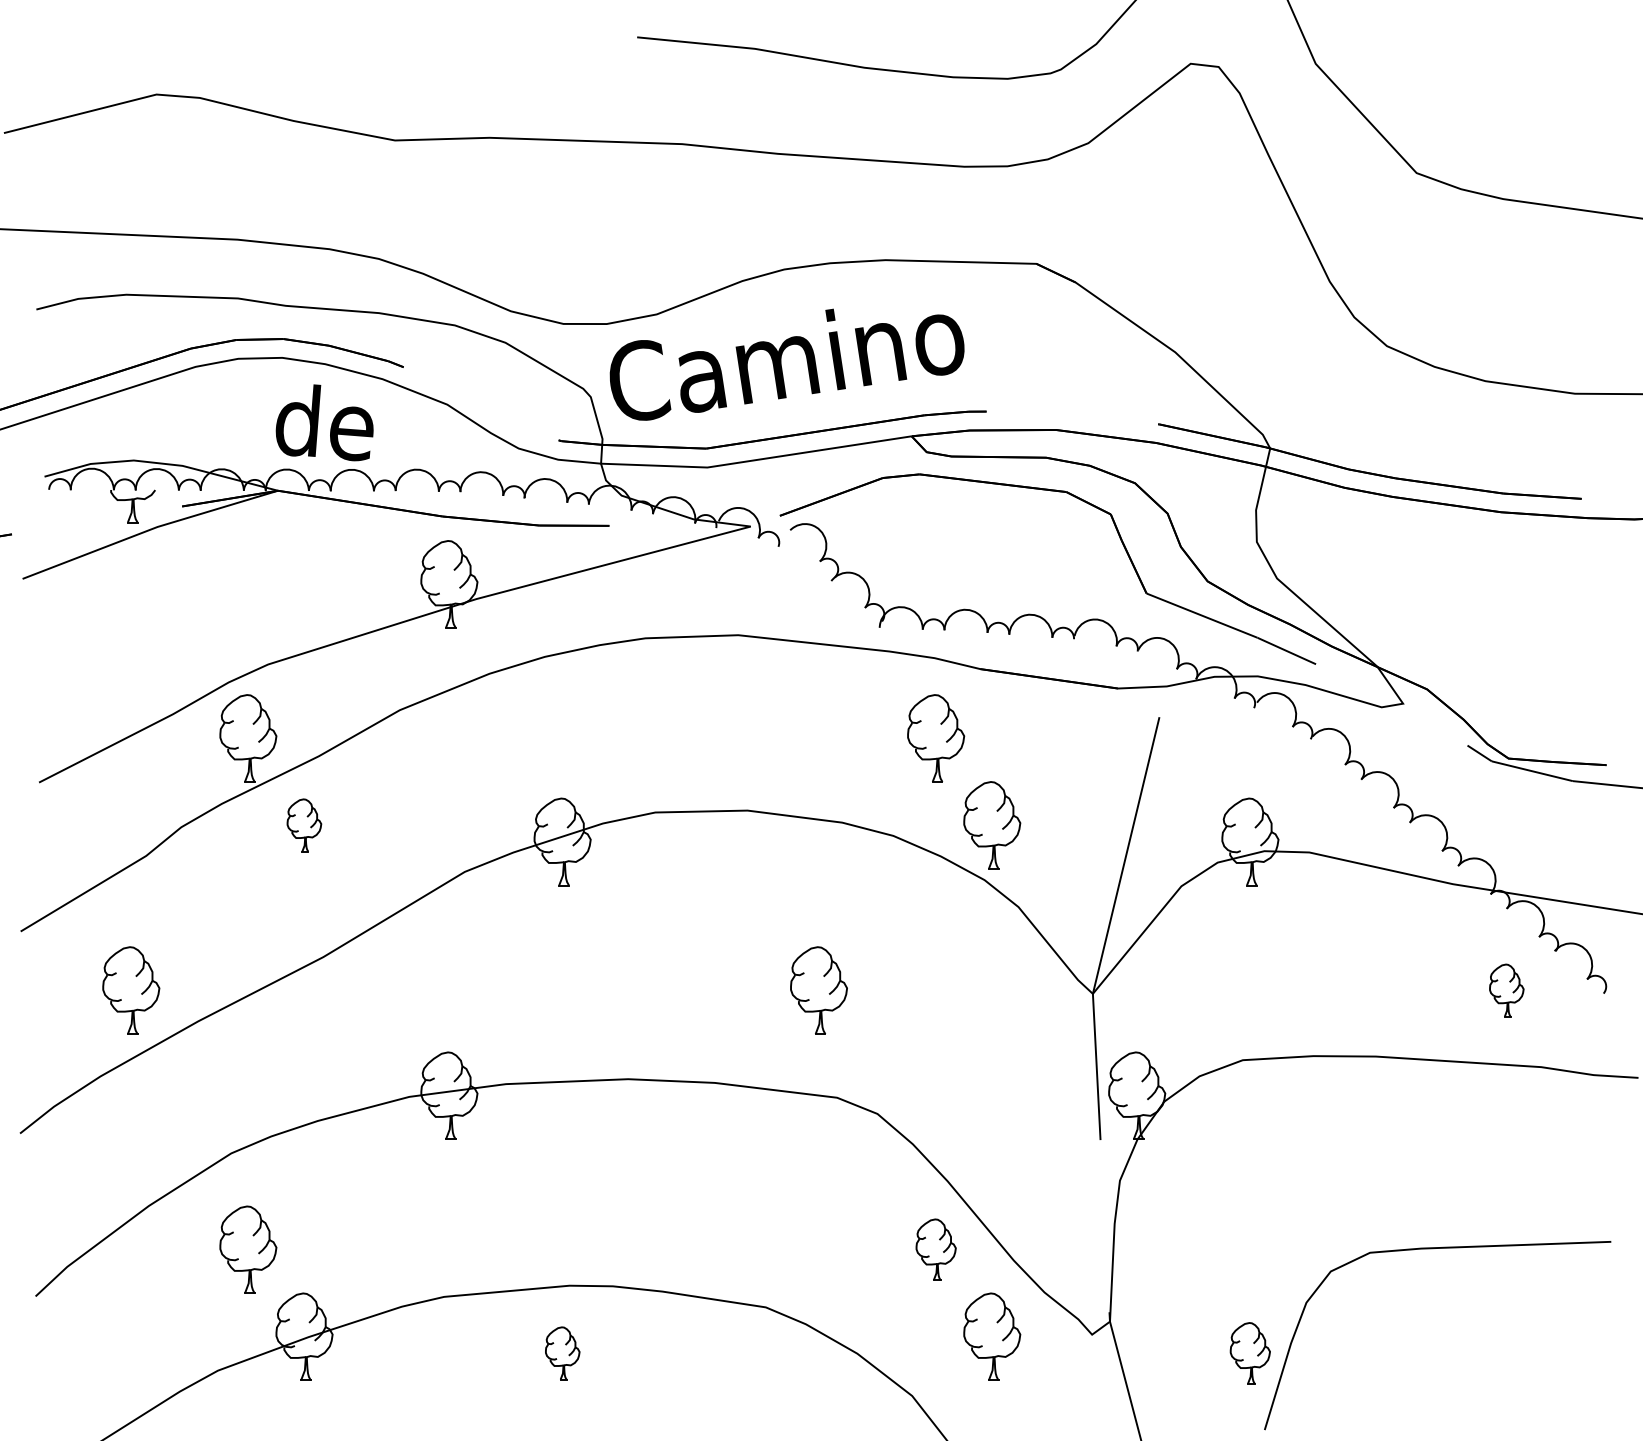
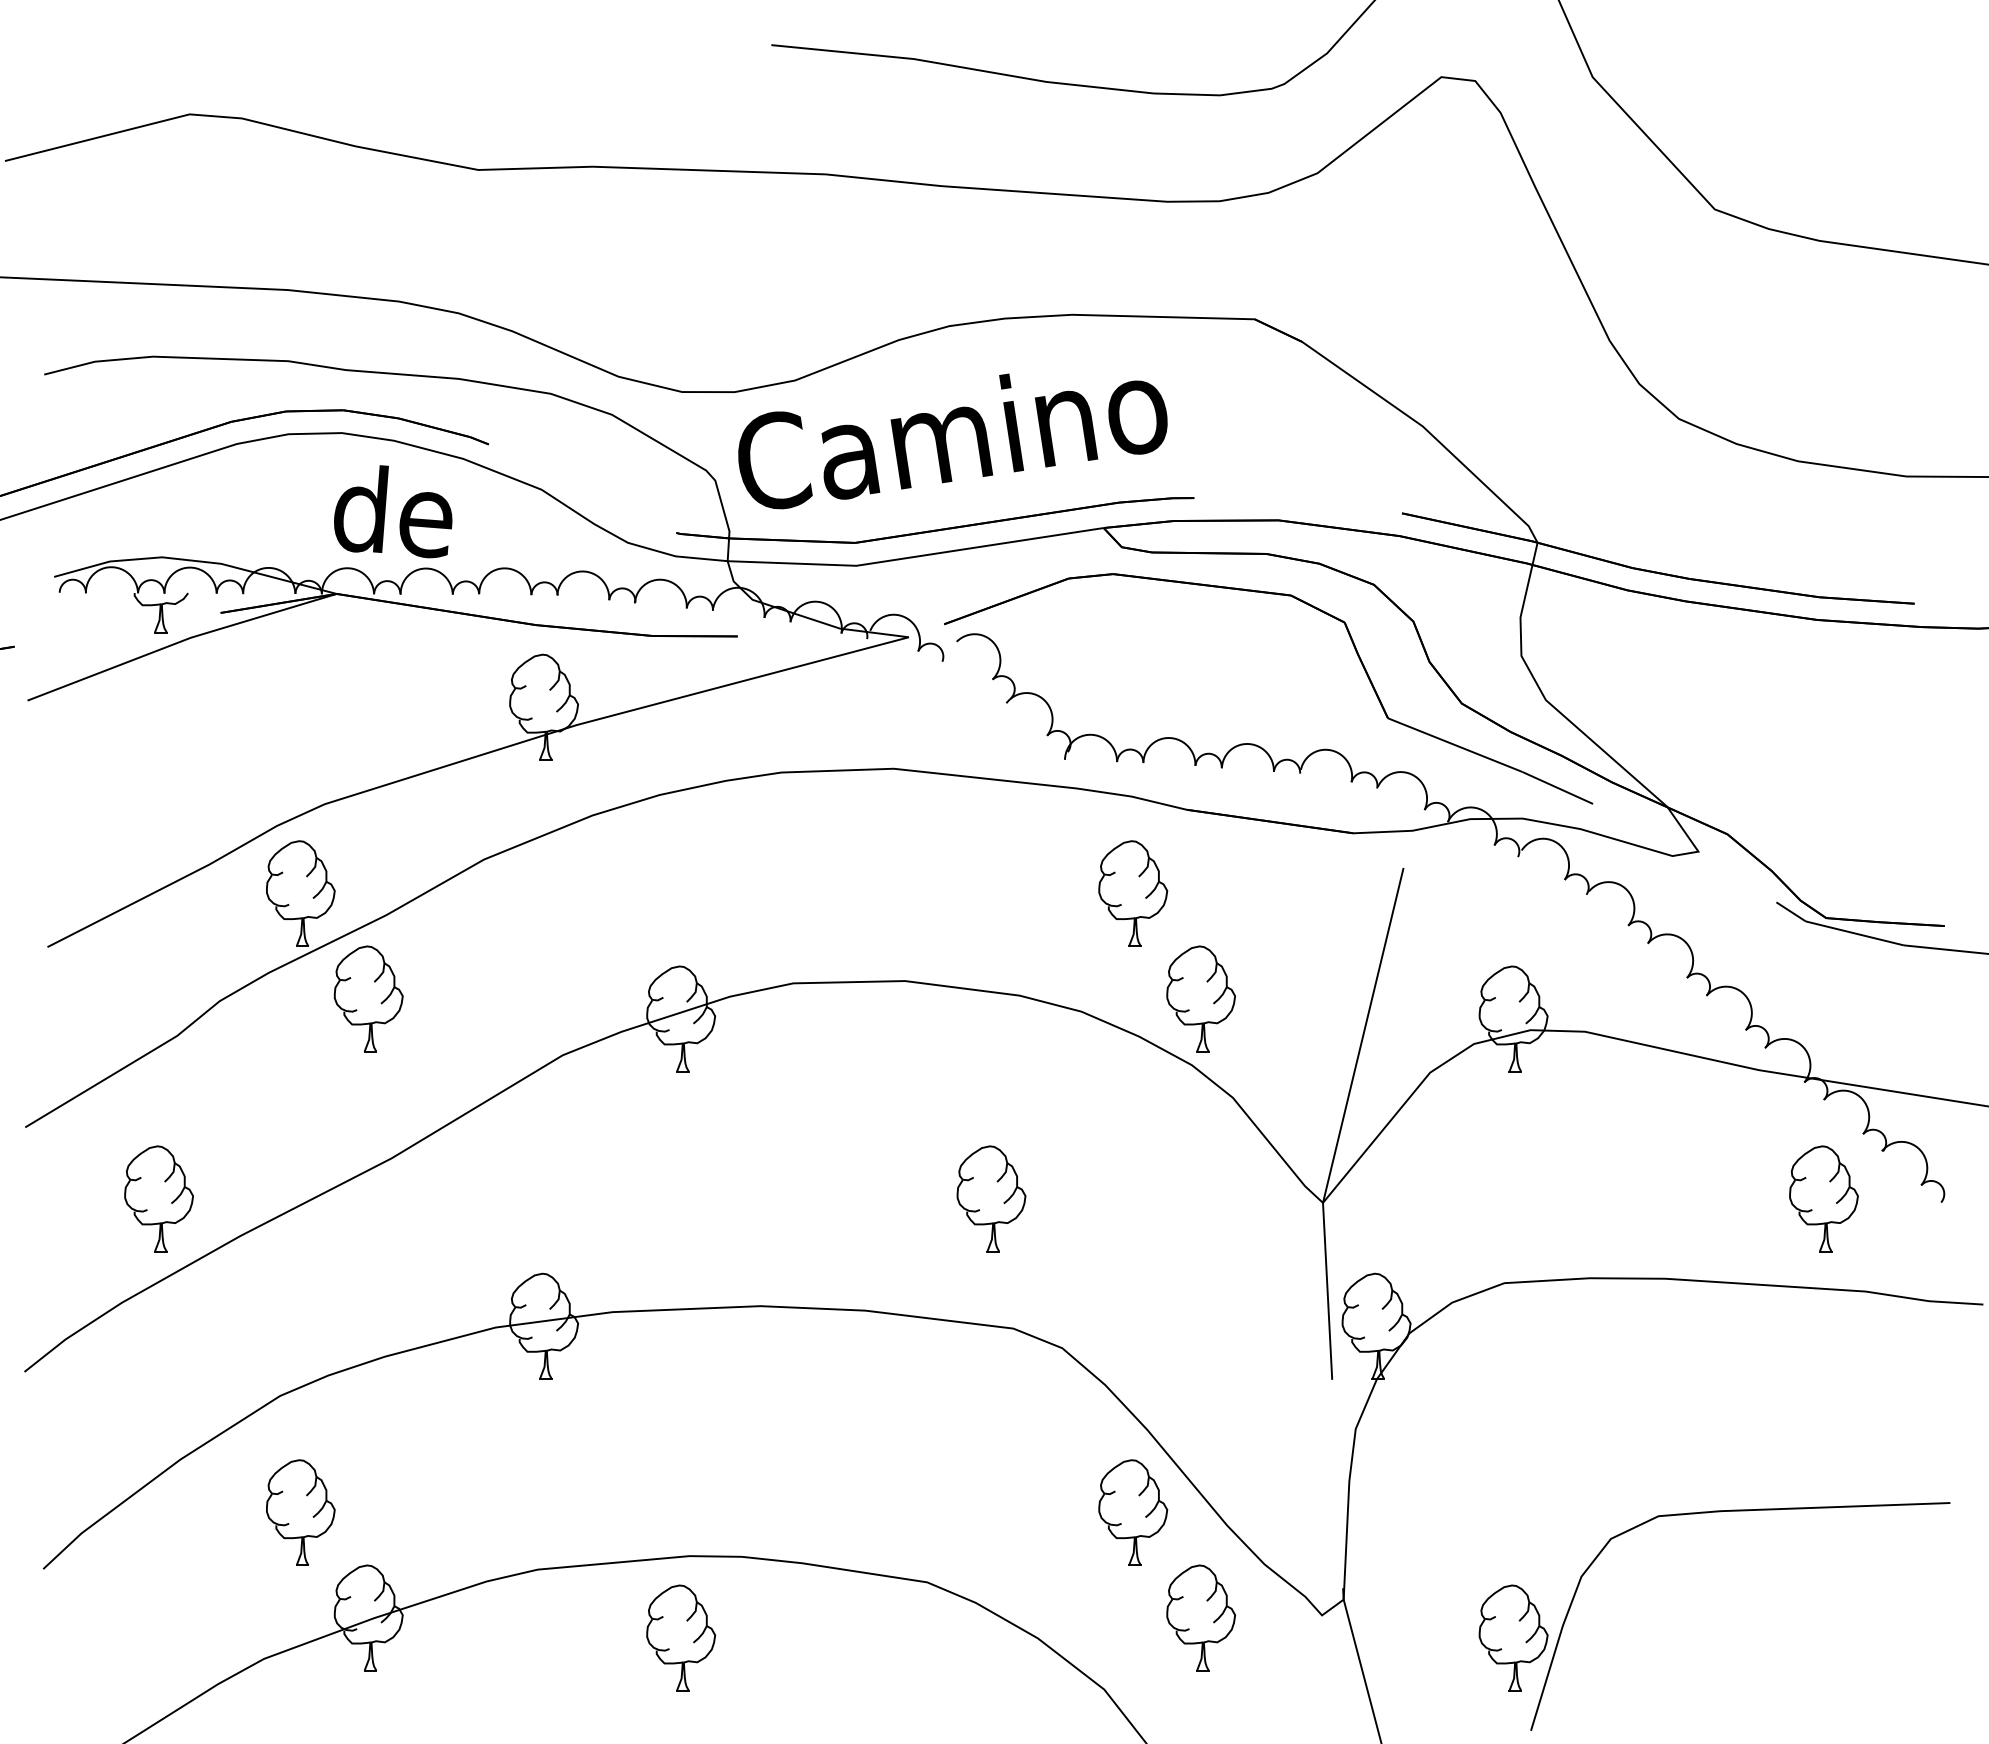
part: (304, 825) -> (368, 998), size x1.67
part: (1506, 990) -> (1823, 1198), size x1.67
part: (936, 1249) -> (1133, 1512), size x1.43
part: (562, 1352) -> (681, 1637), size x1.67
part: (1250, 1352) -> (1513, 1637), size x1.43

